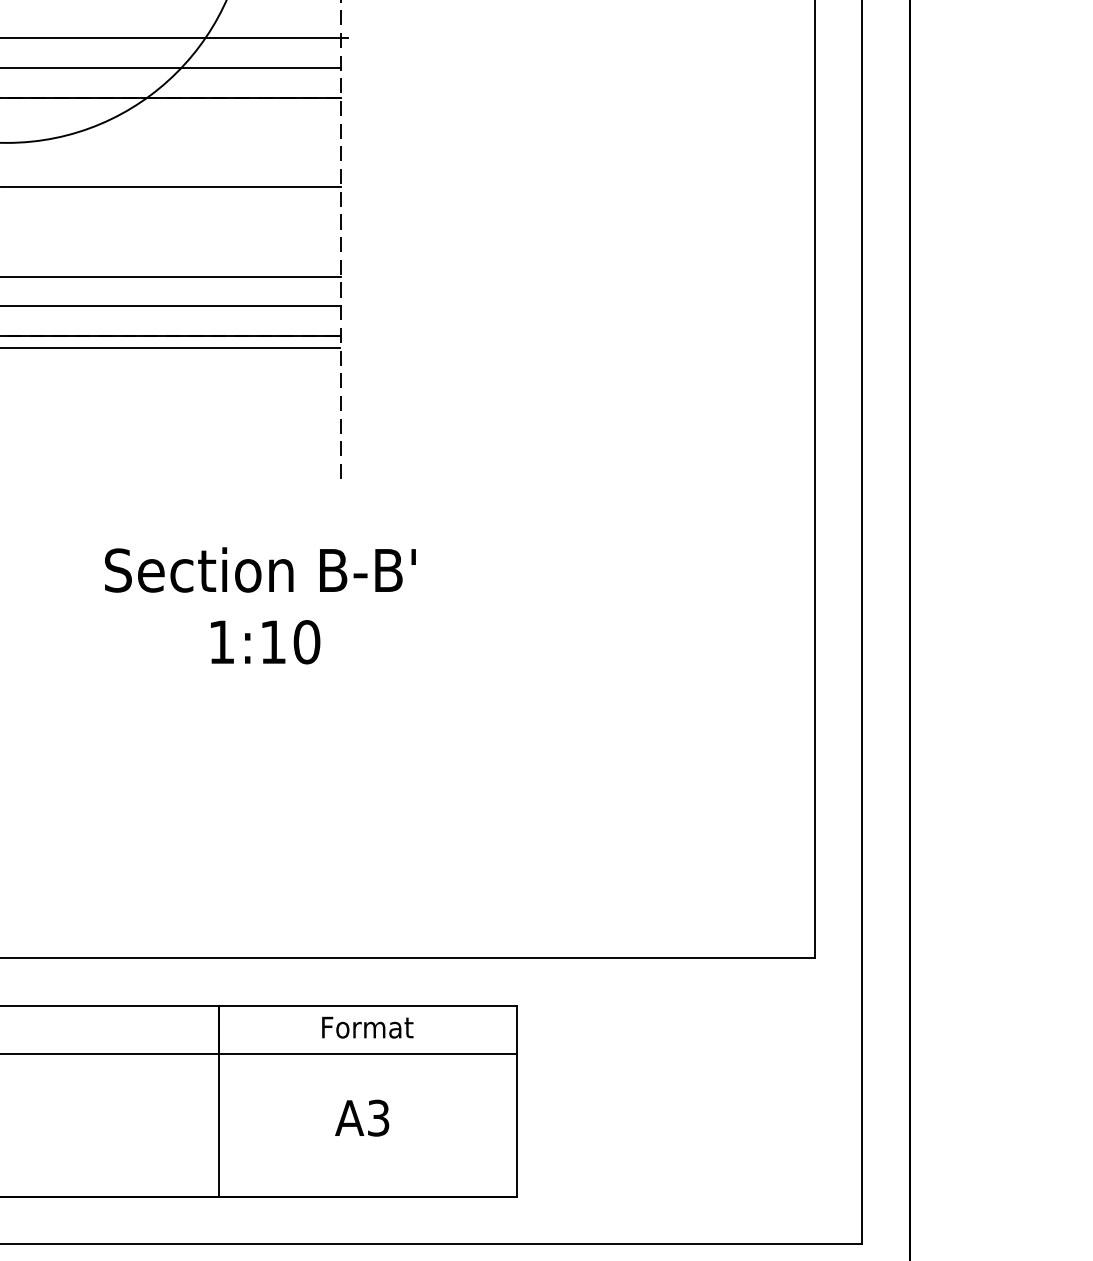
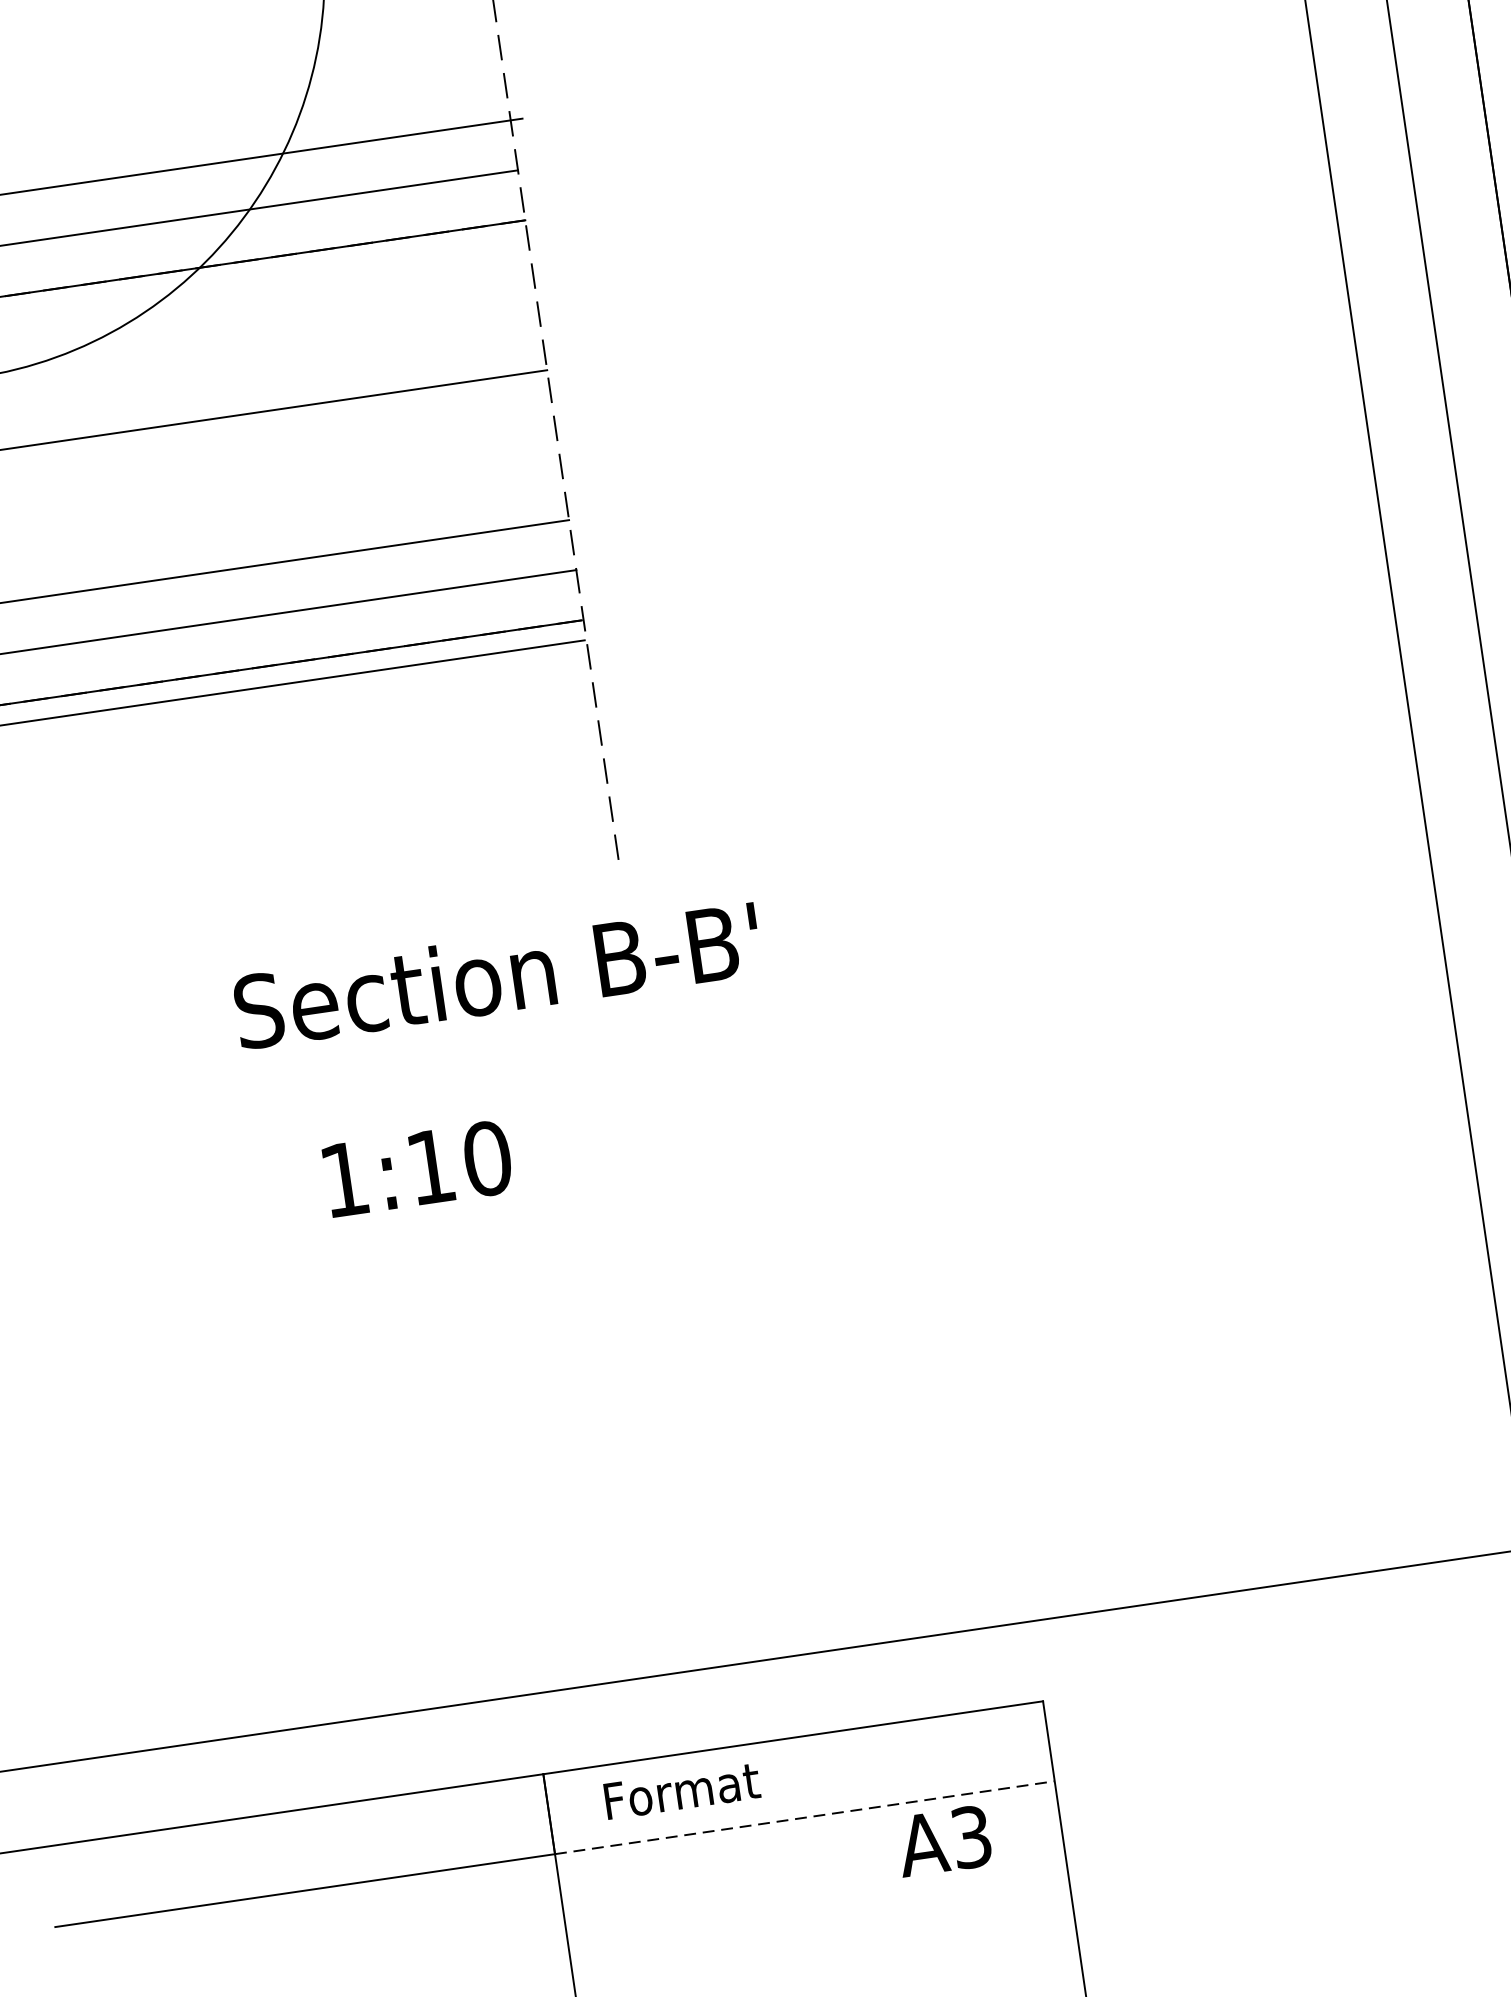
text: (260, 569) -> (497, 974), moved
text: (265, 642) -> (417, 1169), moved
text: (367, 1027) -> (681, 1790), moved
line: (368, 1053) -> (805, 1817), solid -> dashed
text: (362, 1117) -> (944, 1839), moved

